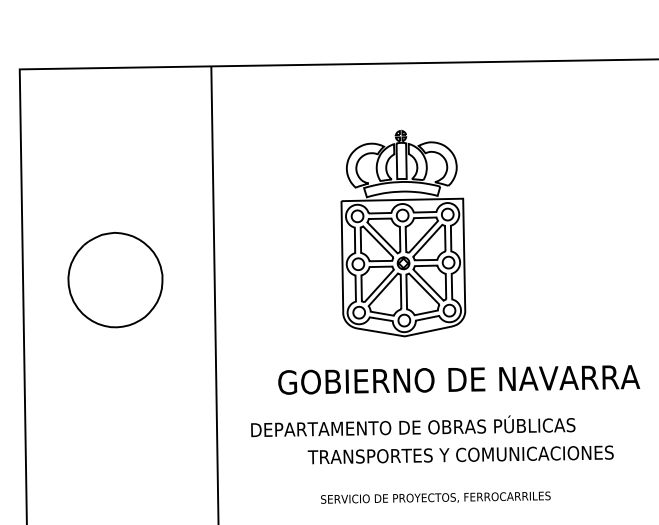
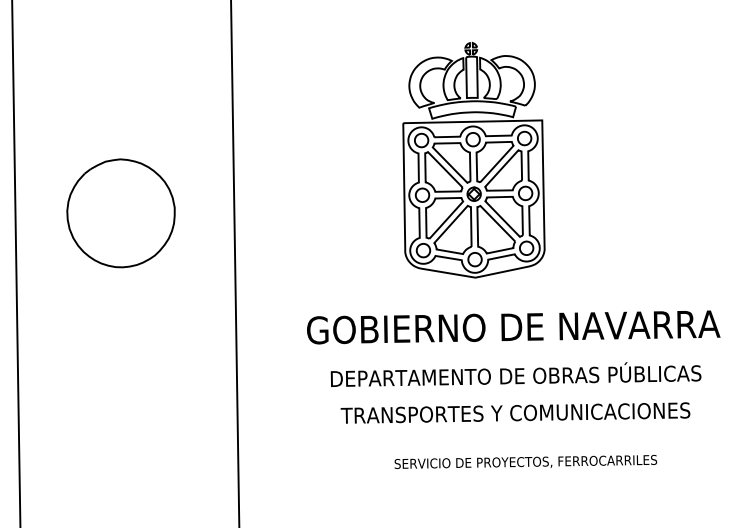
part: (403, 233) -> (474, 160), moved
text: (413, 426) -> (516, 374), moved
text: (435, 497) -> (525, 461), moved

